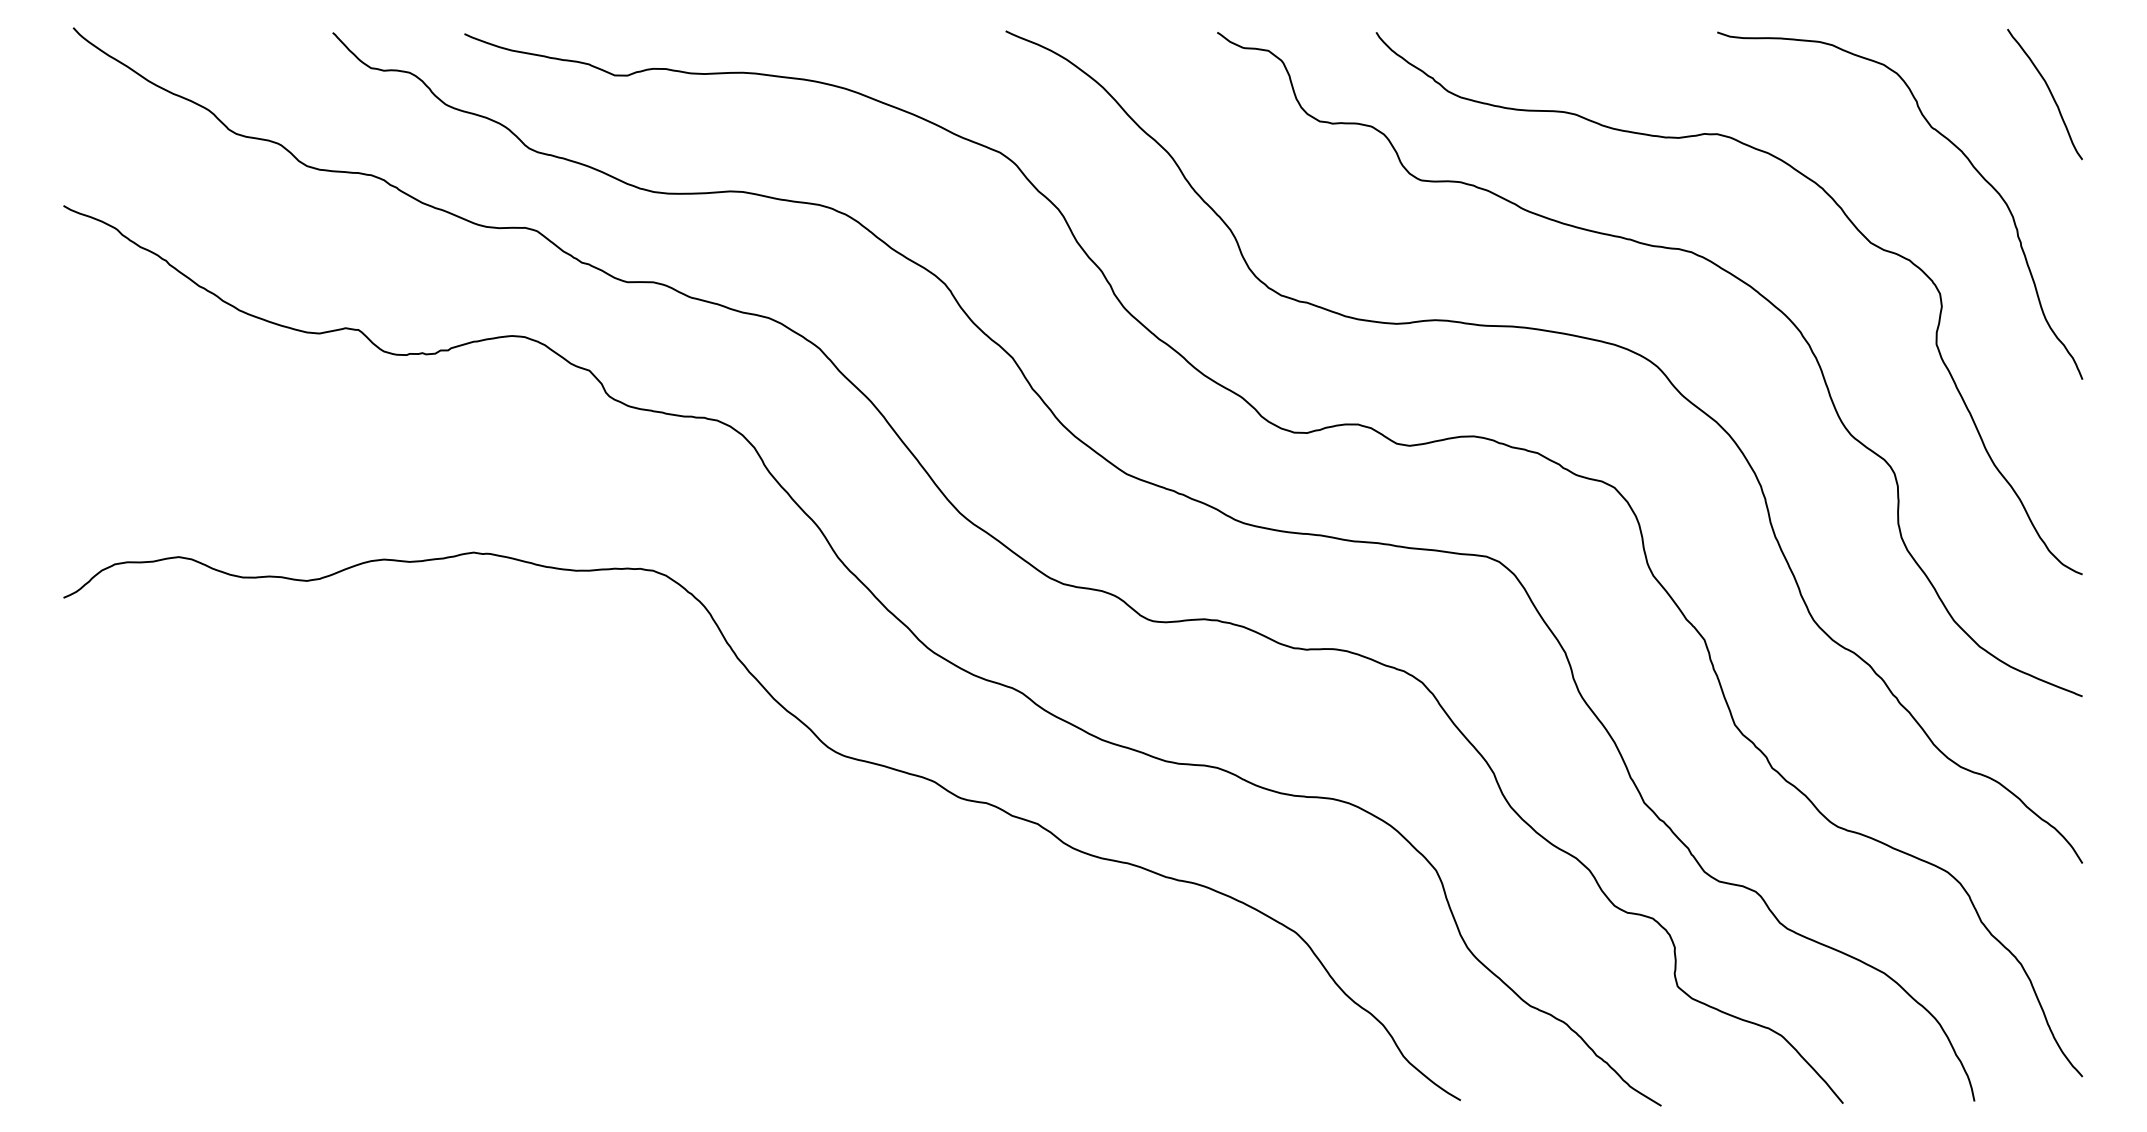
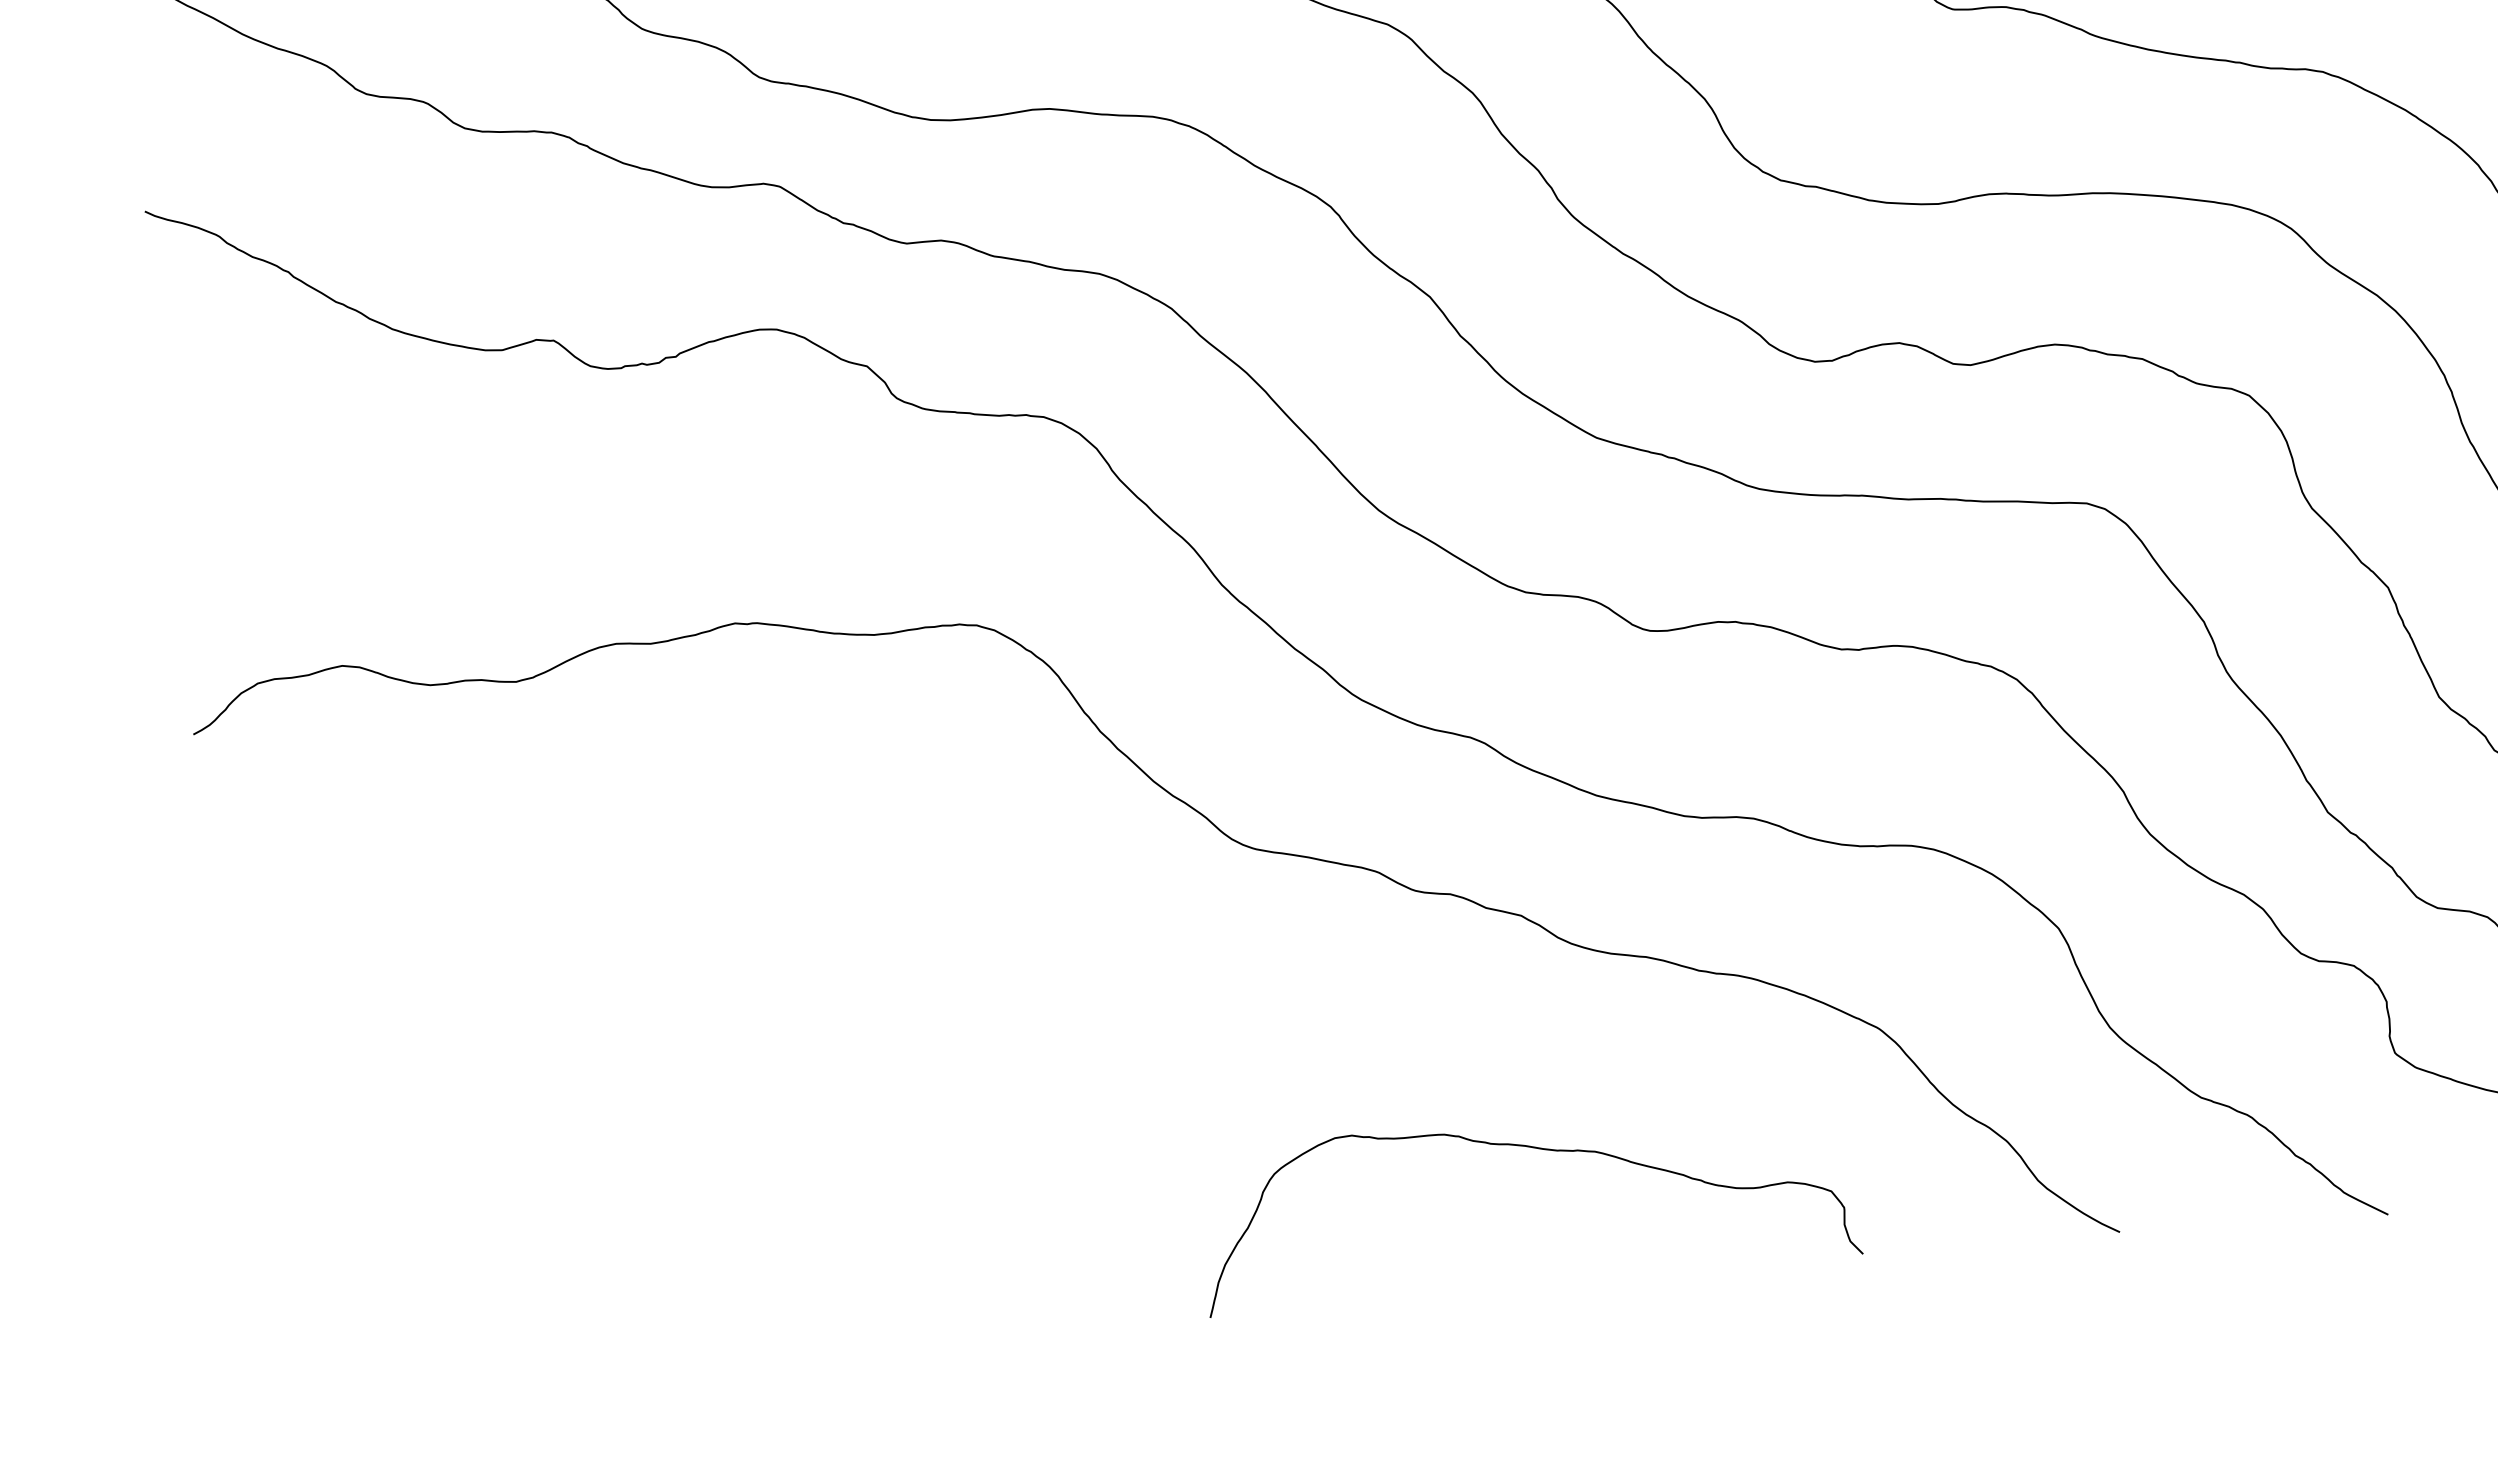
curve: (1031, 998) -> (1534, 1149), added

